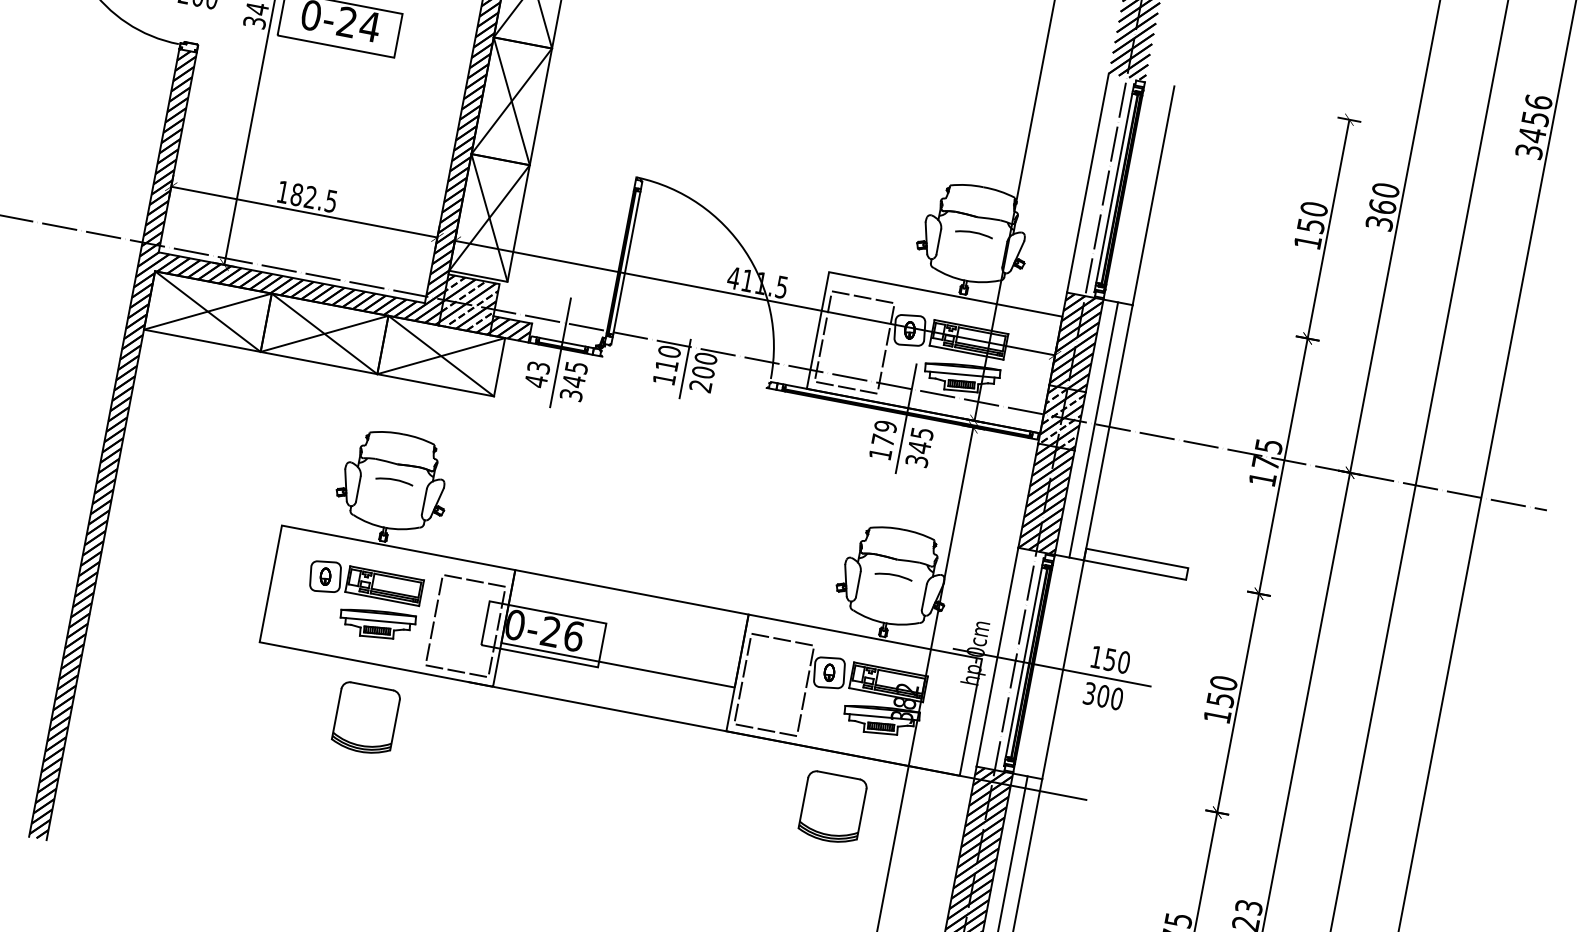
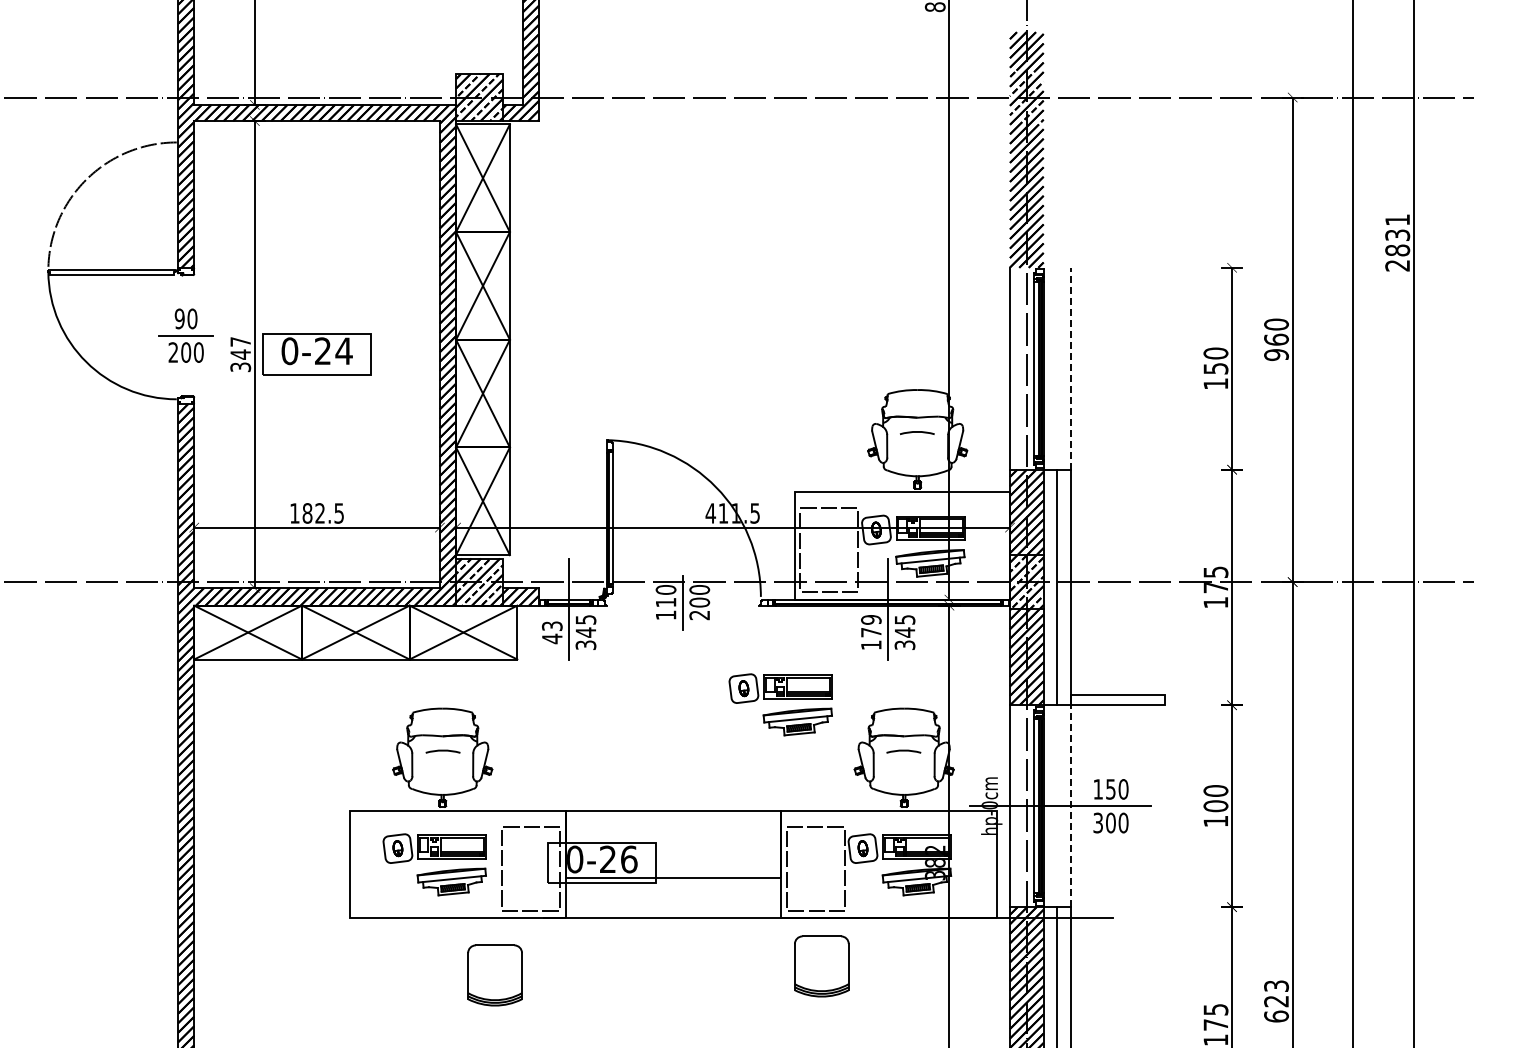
text: (1533, 126) -> (1397, 242), 3456 -> 2831
line: (1153, 195) -> (1070, 368), solid -> dashed
text: (1379, 223) -> (1276, 355), 360 -> 960
part: (769, 499) -> (780, 704), added
line: (1062, 670) -> (1070, 806), solid -> dashed
text: (1220, 700) -> (1215, 806), 150 -> 100
part: (365, 718) -> (494, 975), moved
part: (832, 807) -> (821, 966), moved

